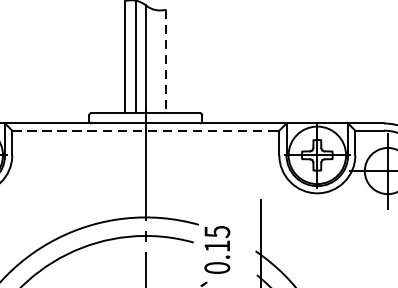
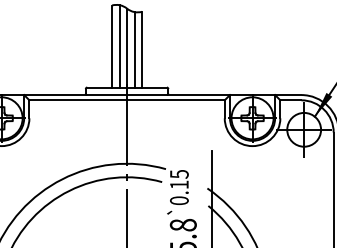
line: (155, 61) -> (134, 49), added
line: (166, 61) -> (142, 49), dashed -> solid
line: (146, 130) -> (127, 100), dashed -> solid

